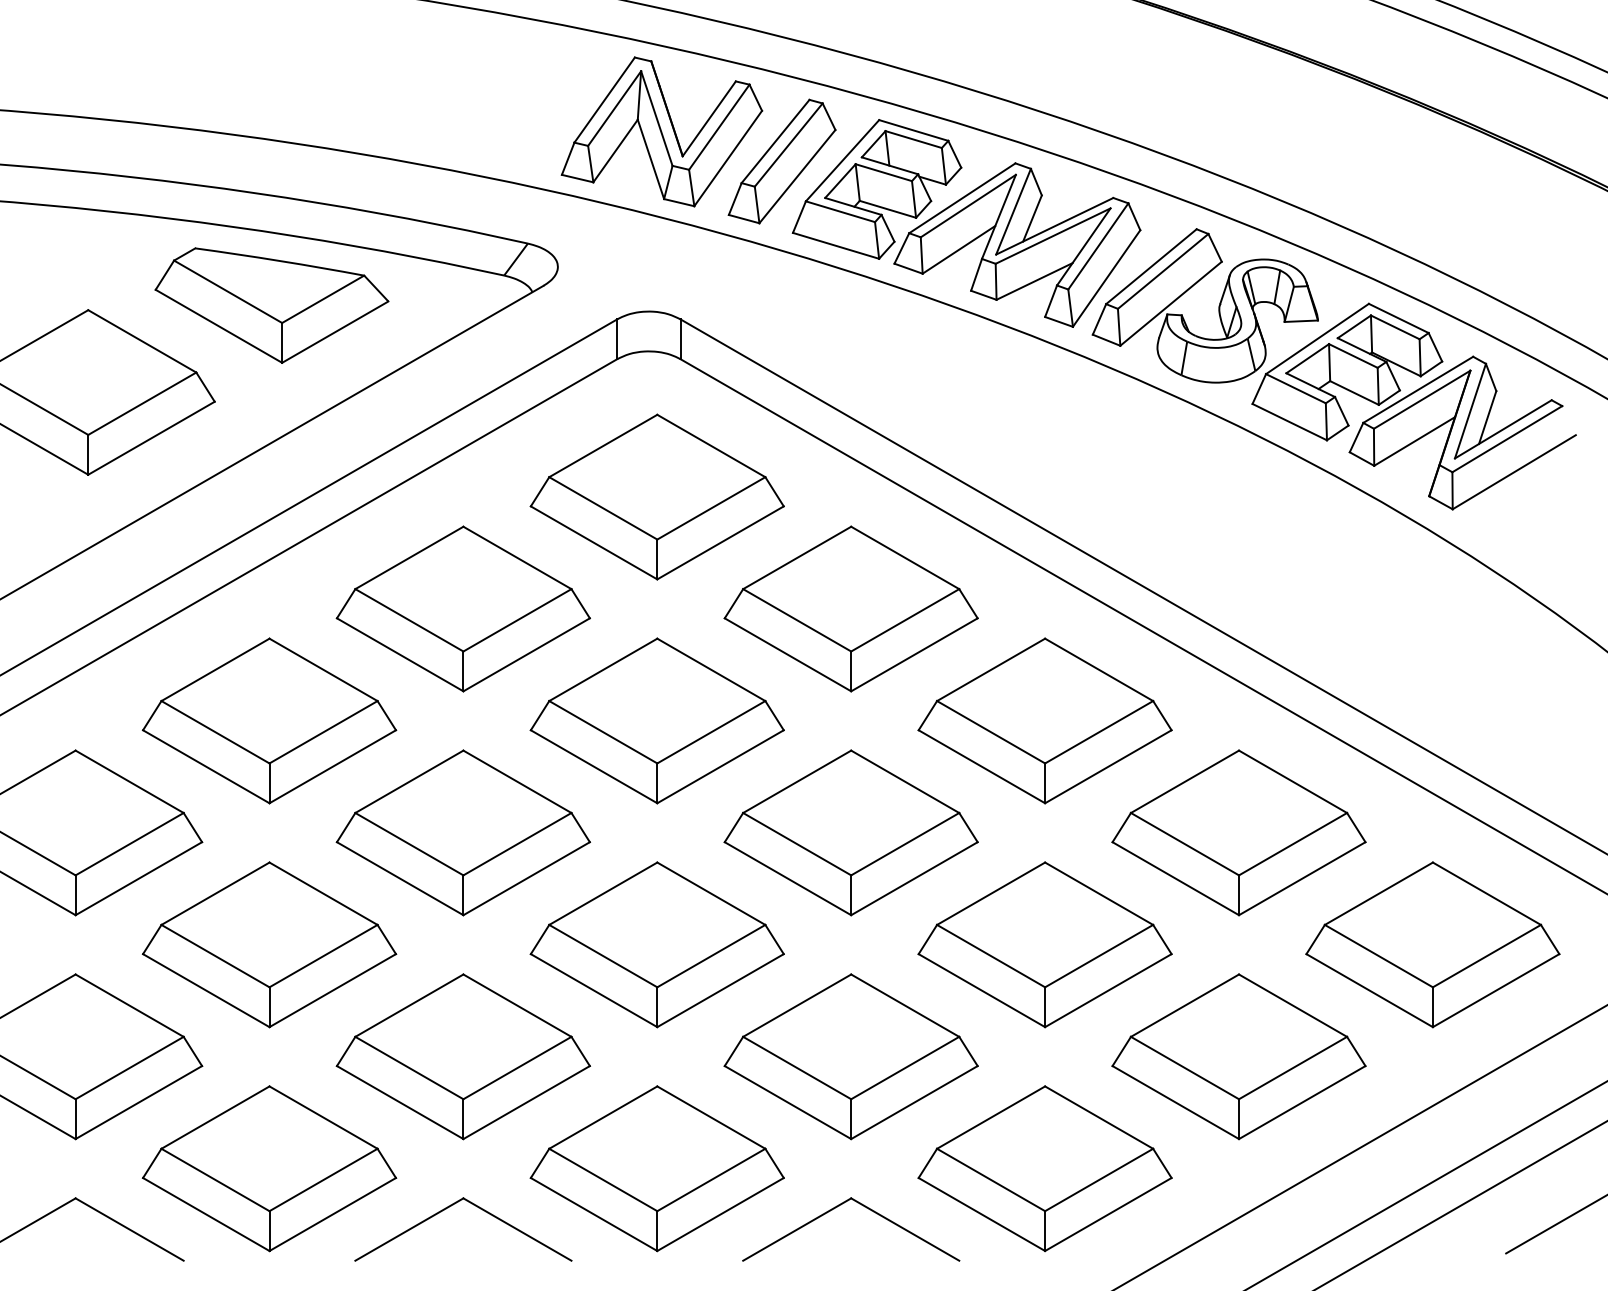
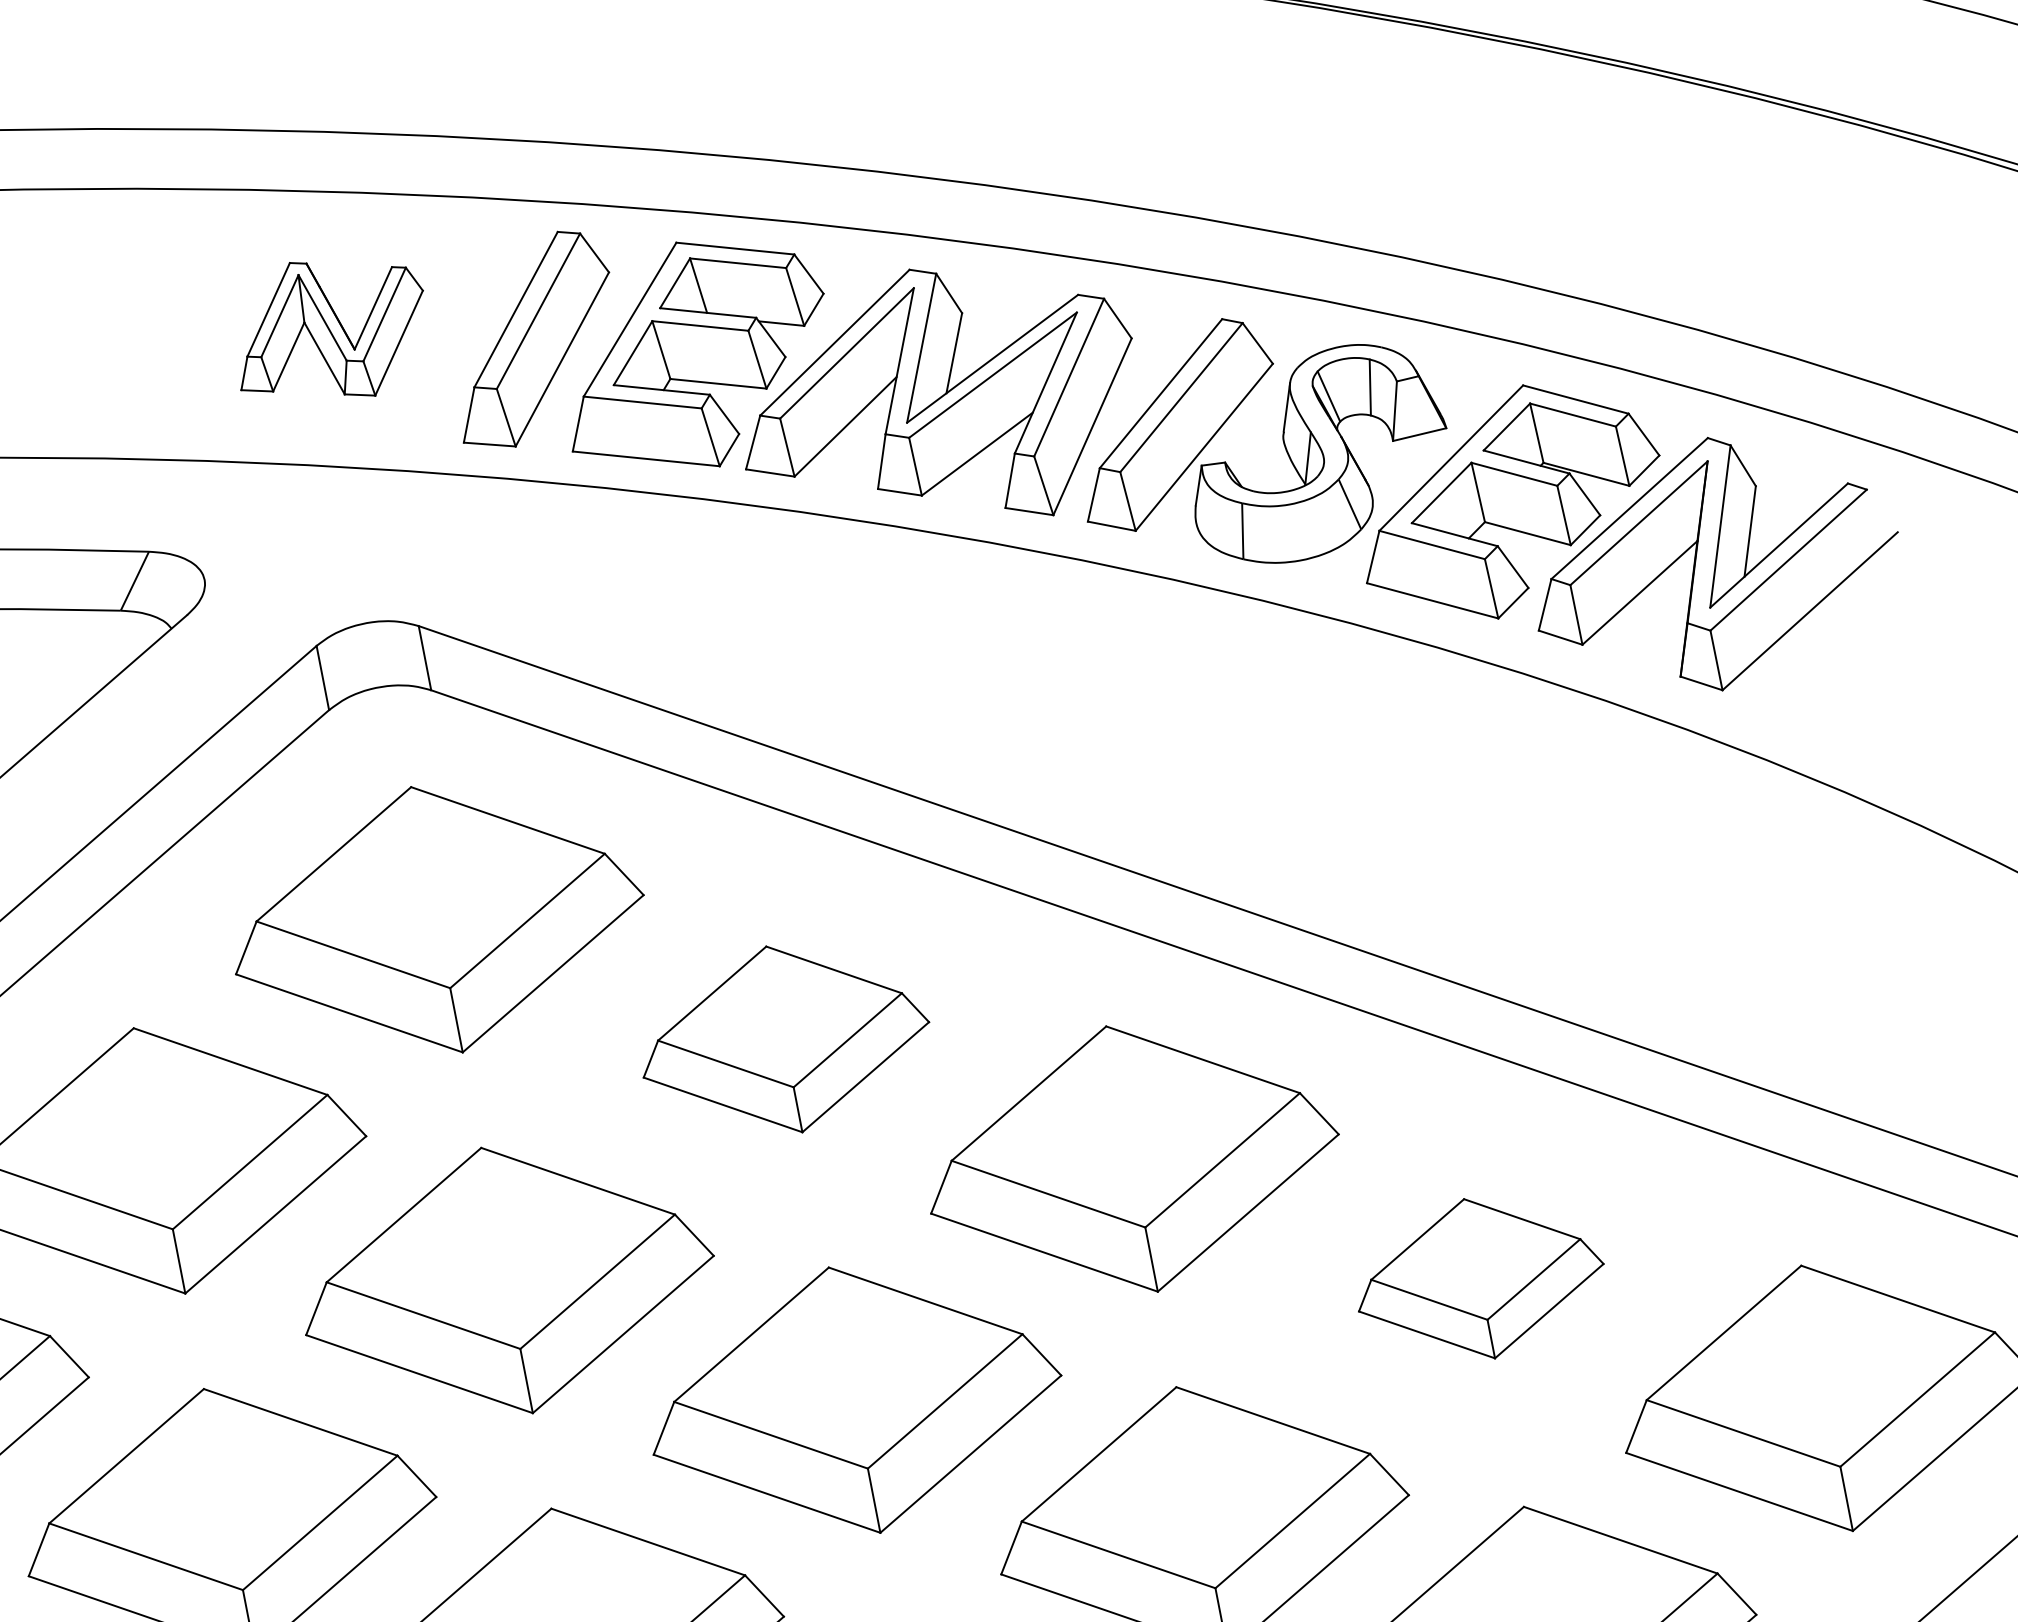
part: (661, 131) -> (329, 329), size x0.6
part: (850, 608) -> (783, 1038), size x0.7
part: (1238, 832) -> (1478, 1278), size x0.6

